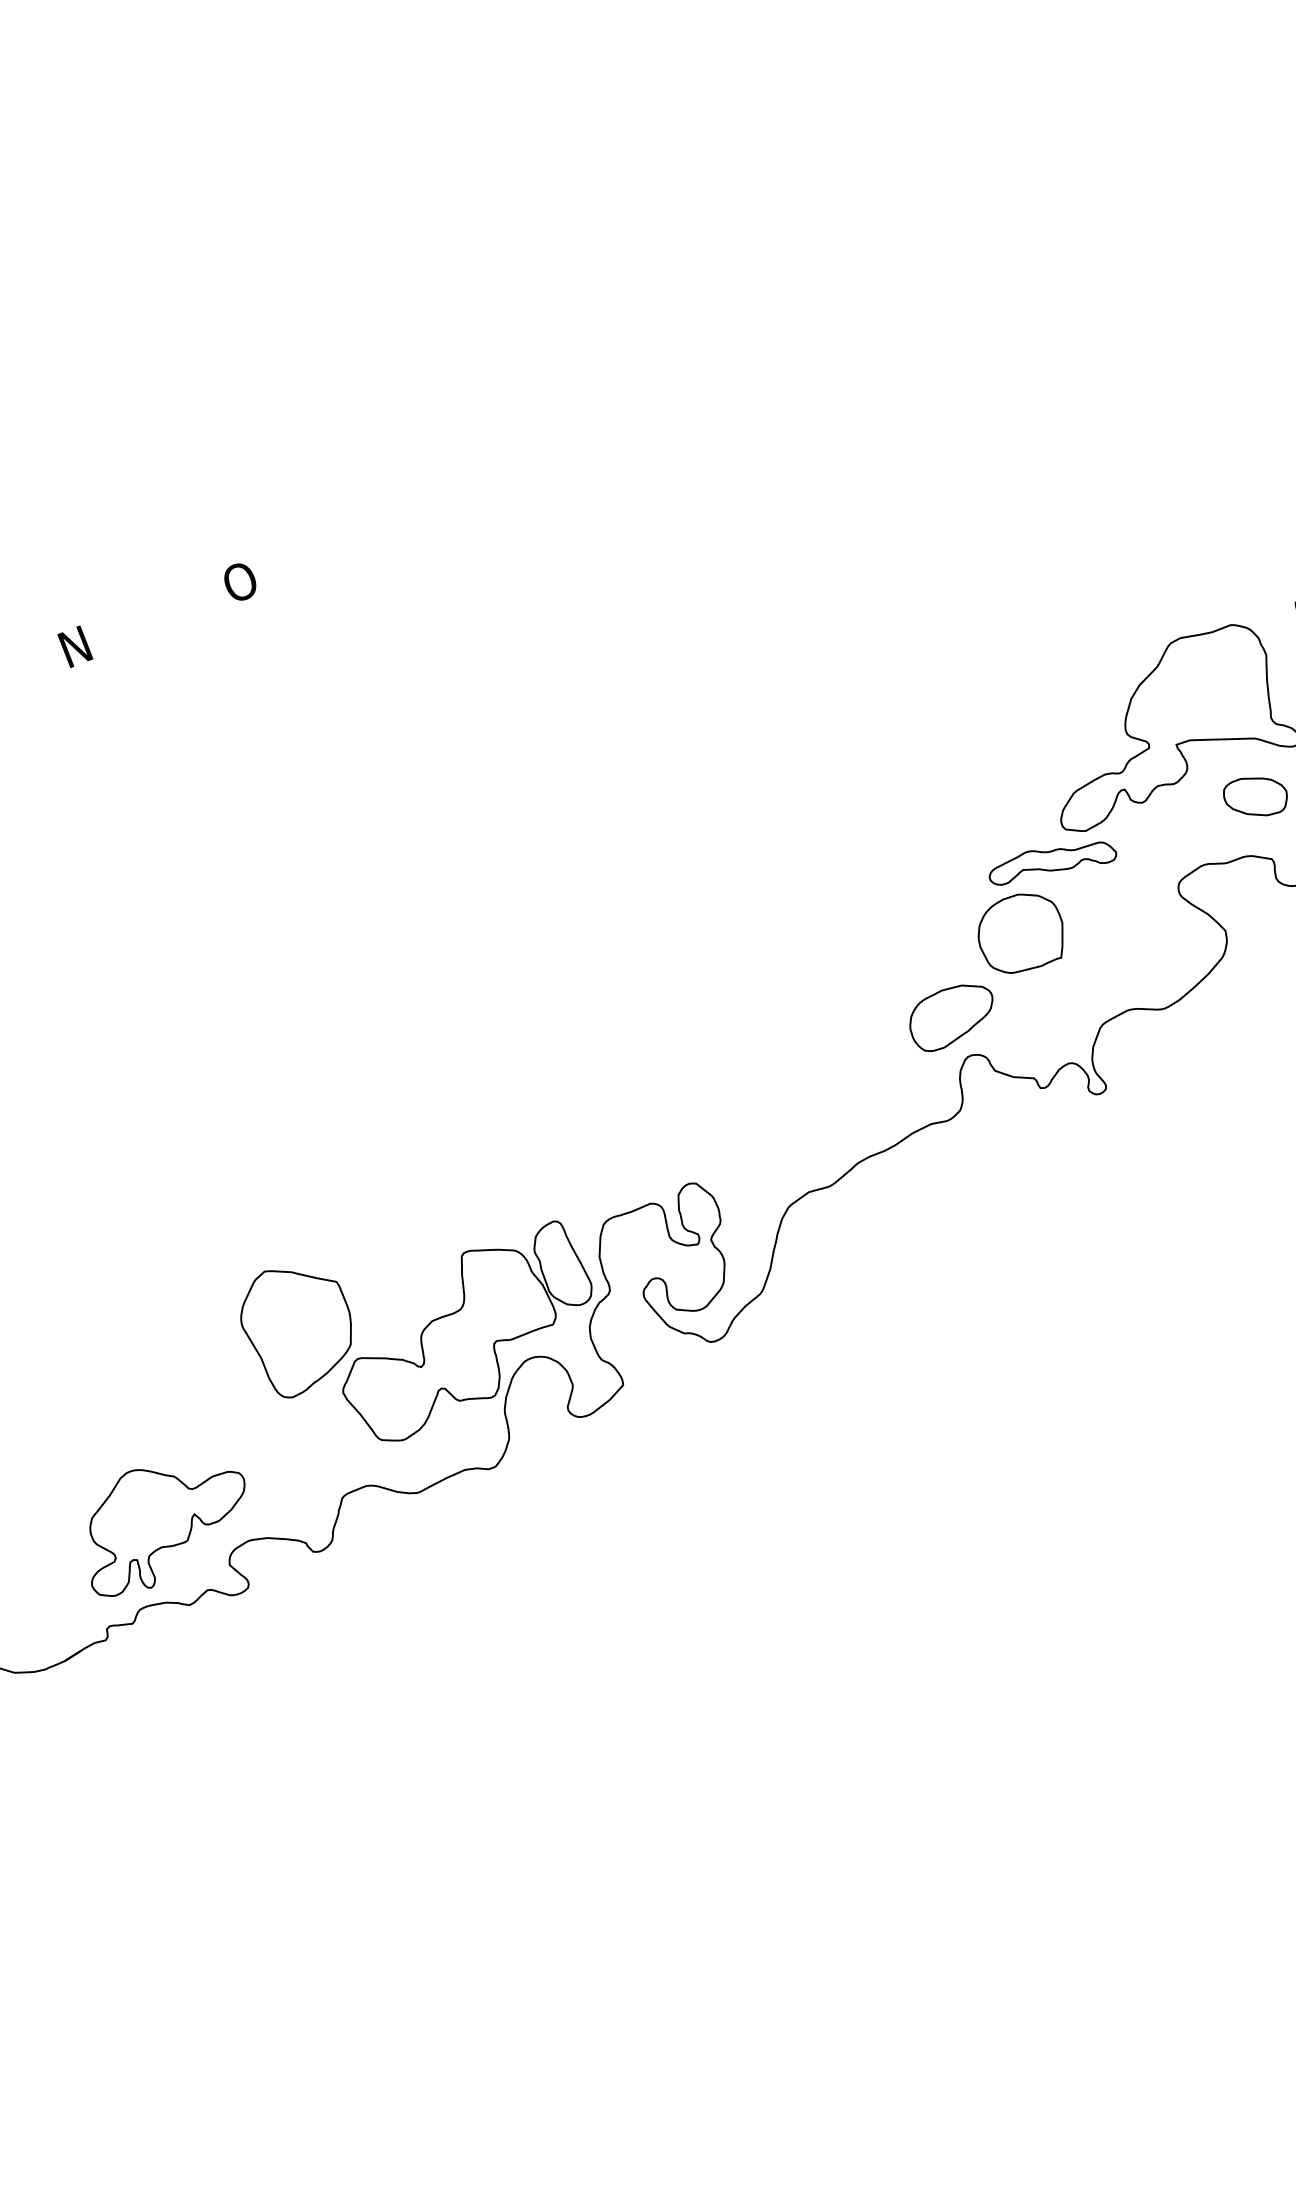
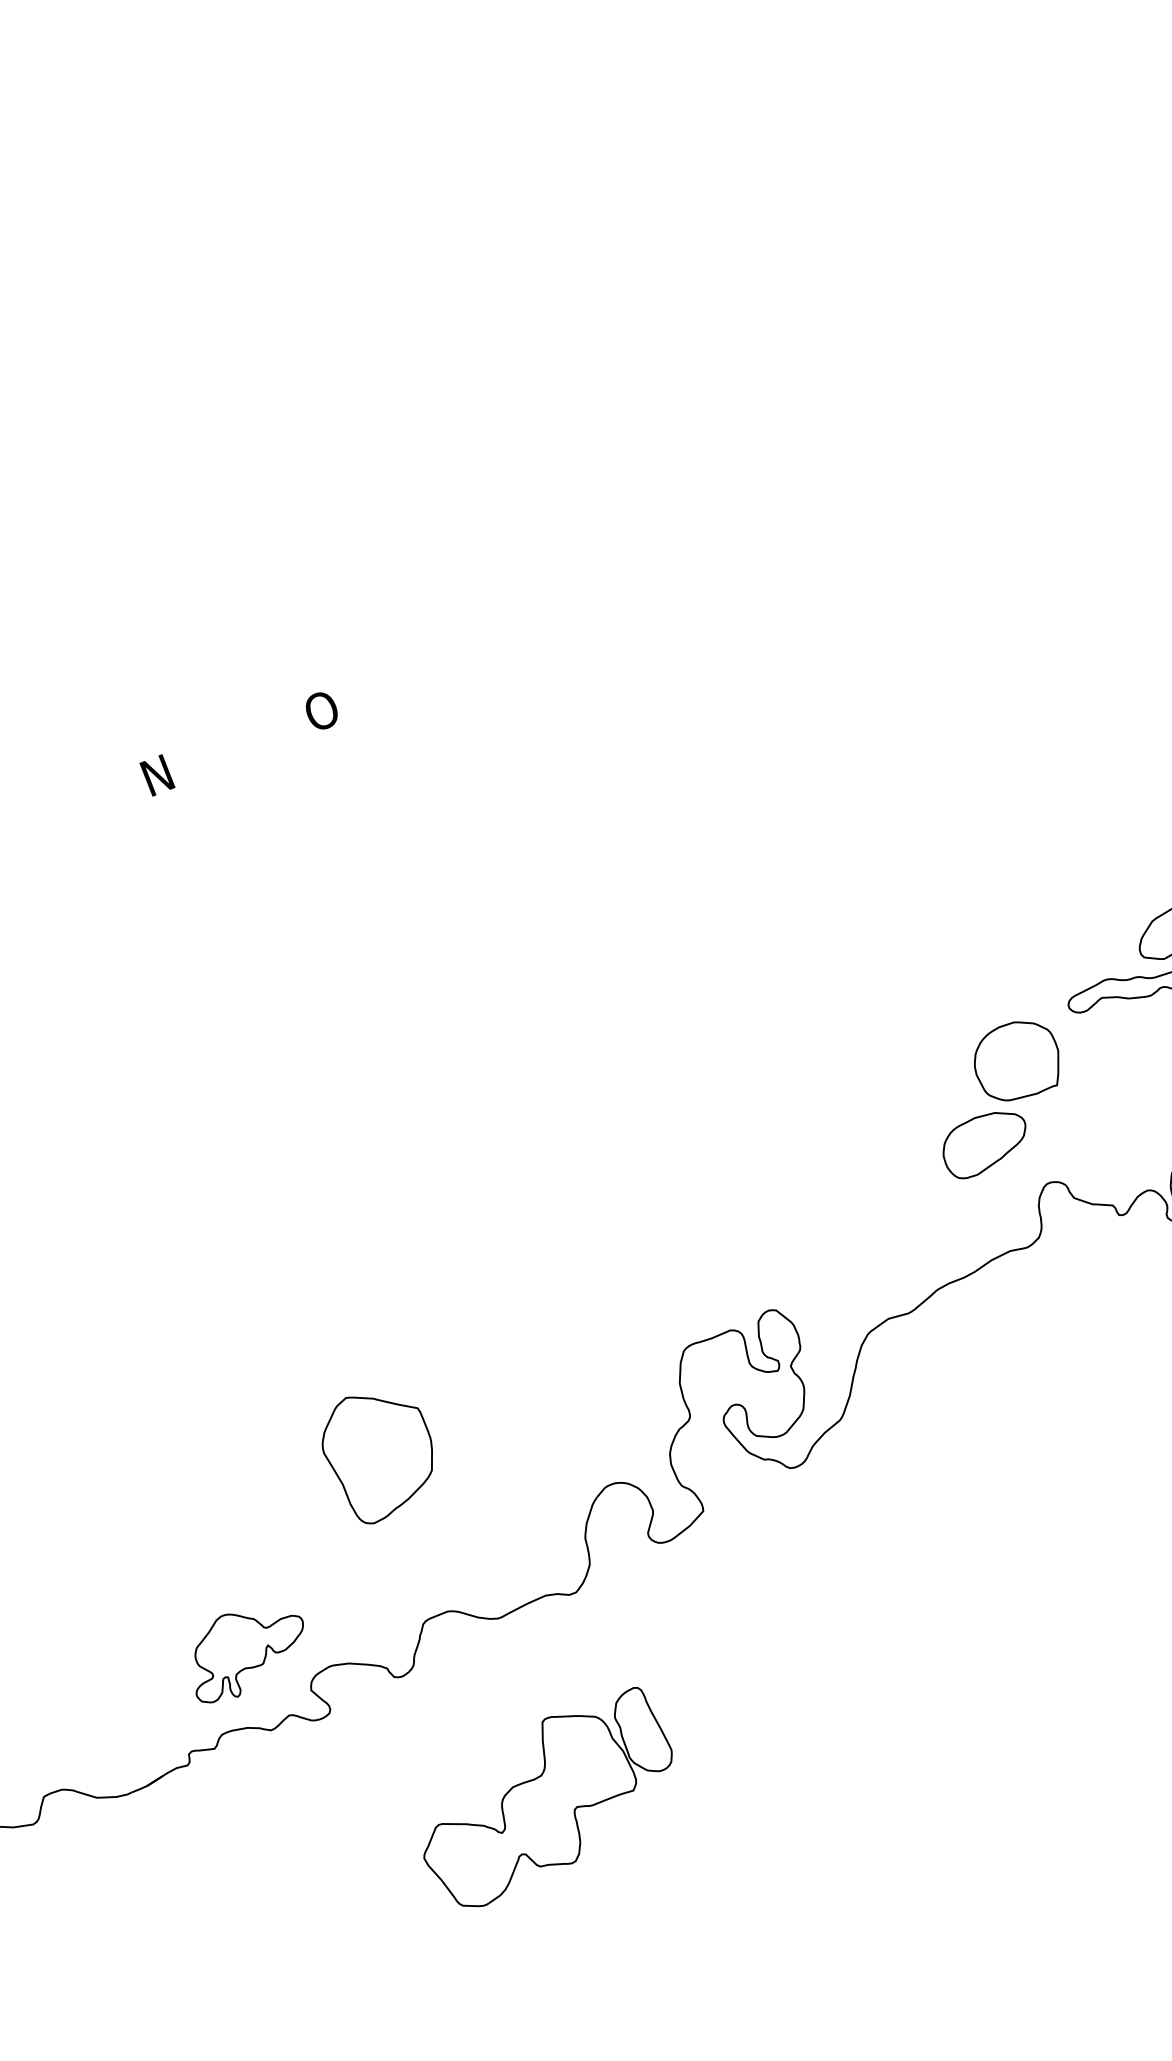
part: (1020, 933) -> (1016, 1061), moved
part: (951, 1017) -> (984, 1144), moved
part: (467, 1330) -> (548, 1796), moved
part: (167, 1532) -> (249, 1657), size x0.7

